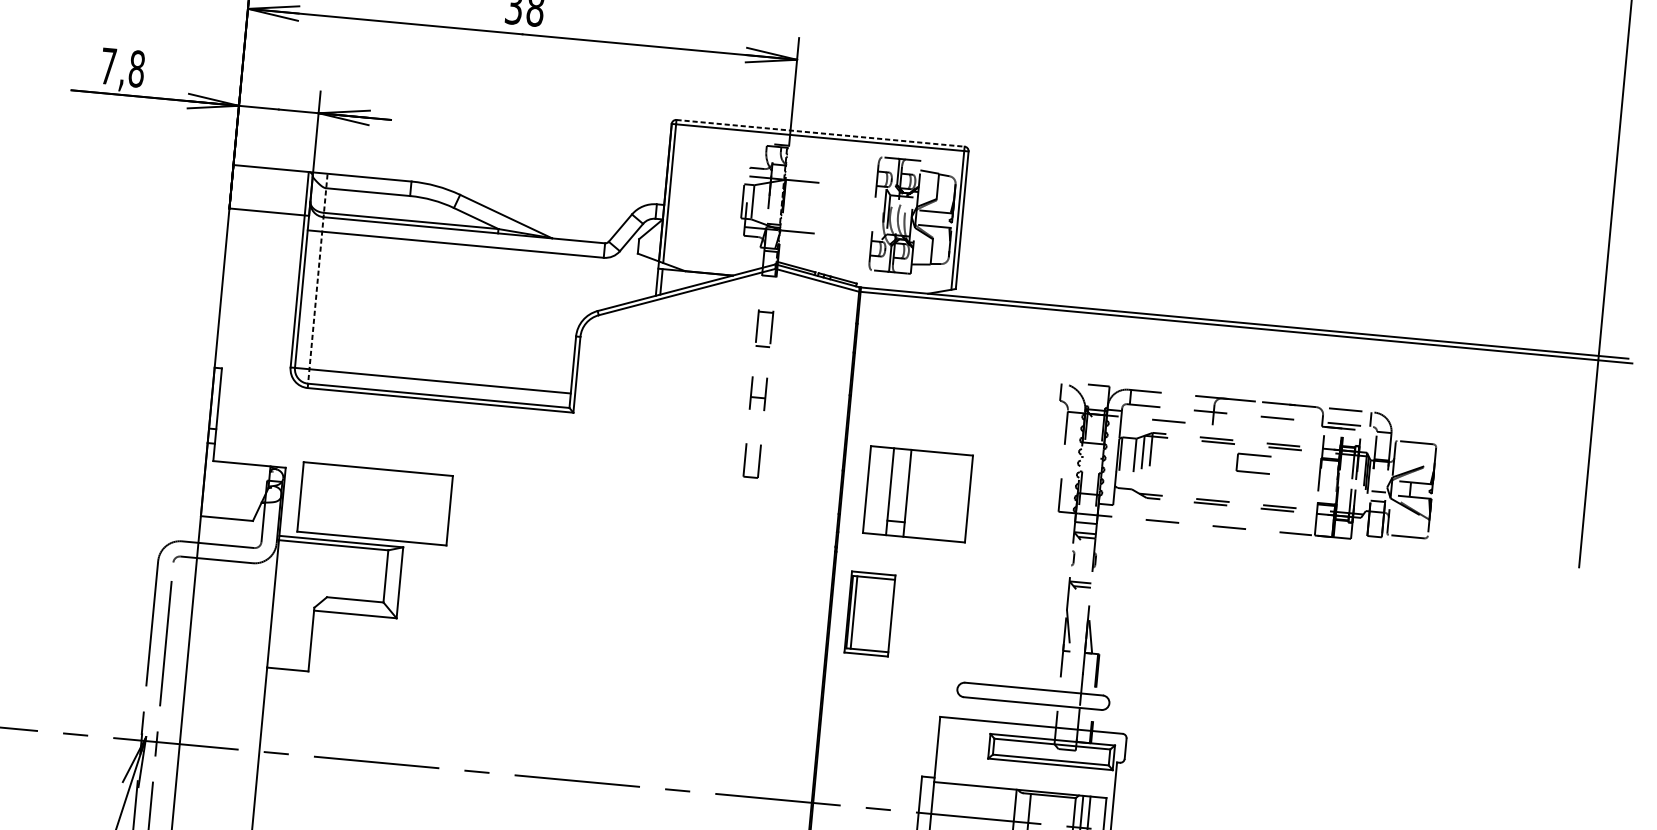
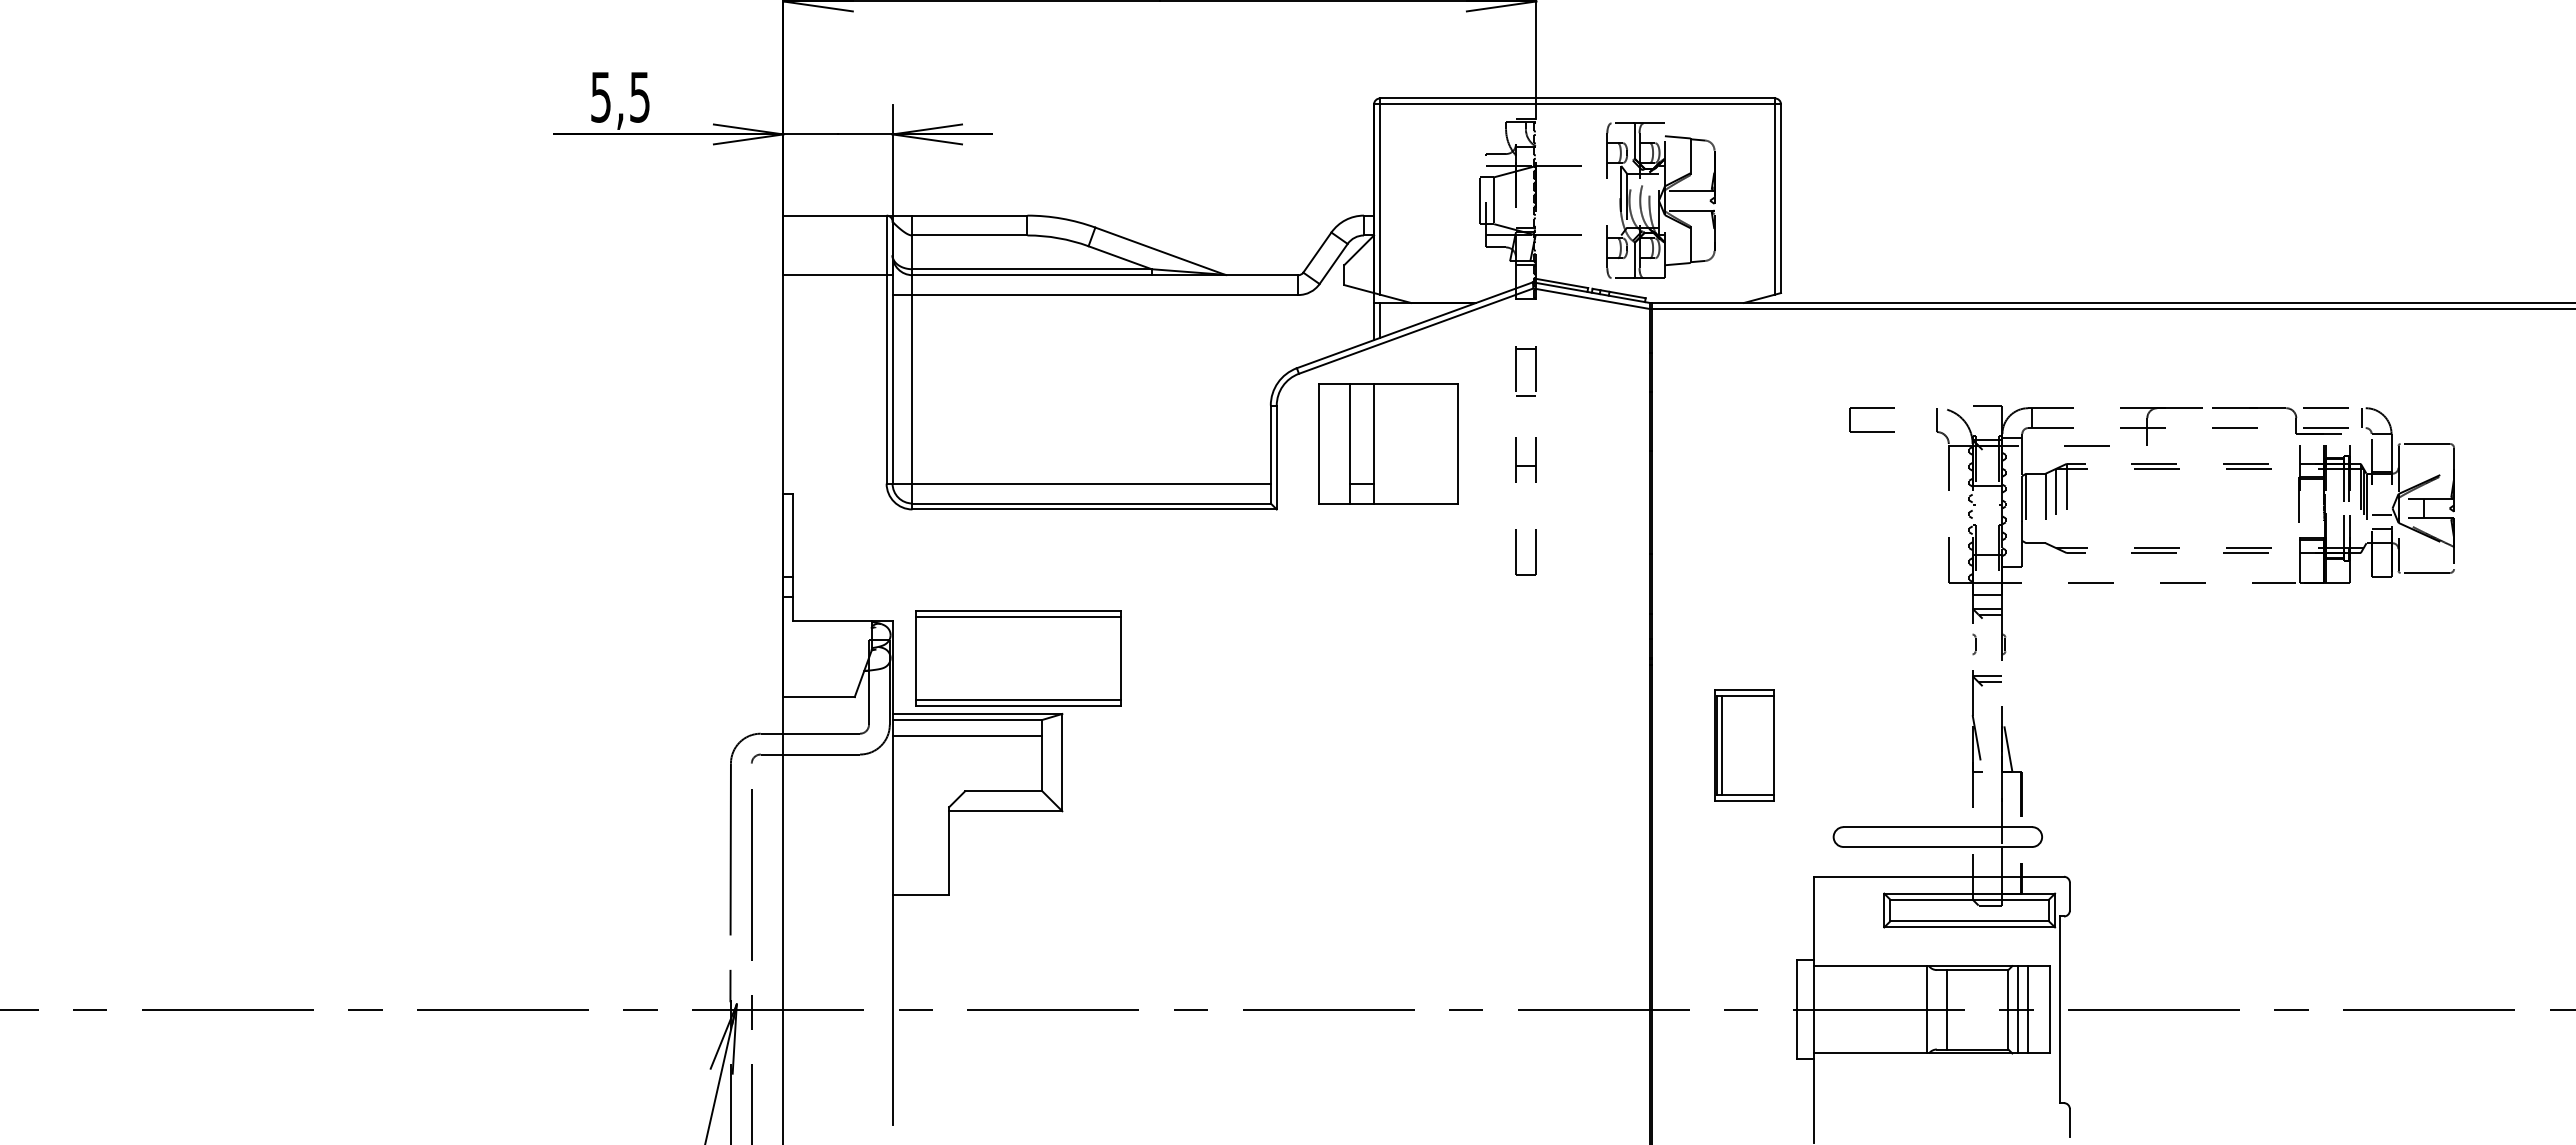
text: (122, 67) -> (620, 96), 7,8 -> 5,5
line: (820, 133) -> (1577, 98), dashed -> solid
part: (912, 216) -> (1660, 200), moved
line: (317, 280) -> (912, 362), dashed -> solid
part: (1254, 455) -> (1871, 408), moved
line: (377, 473) -> (1018, 616), added
part: (918, 493) -> (1388, 443), moved
line: (372, 534) -> (1018, 700), added
line: (332, 557) -> (967, 736), added
part: (870, 613) -> (1744, 745), moved

